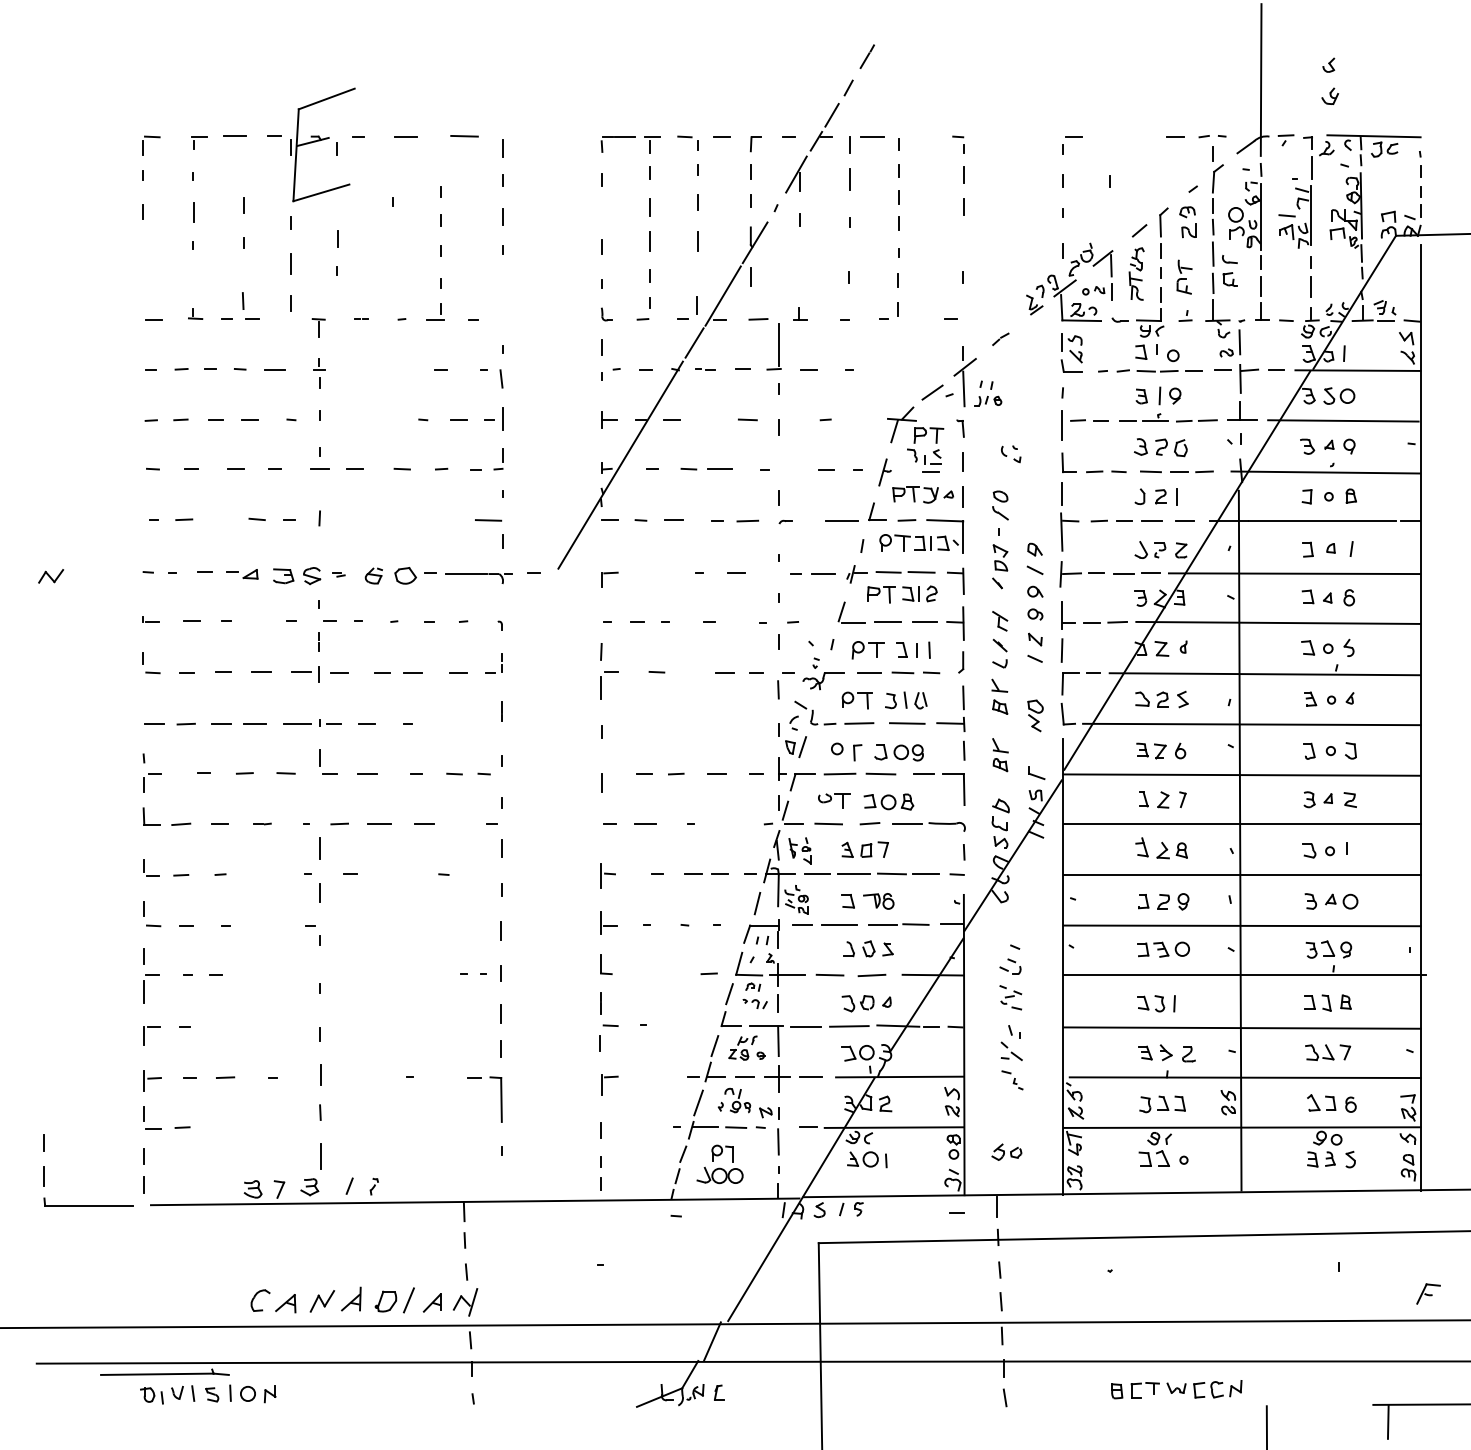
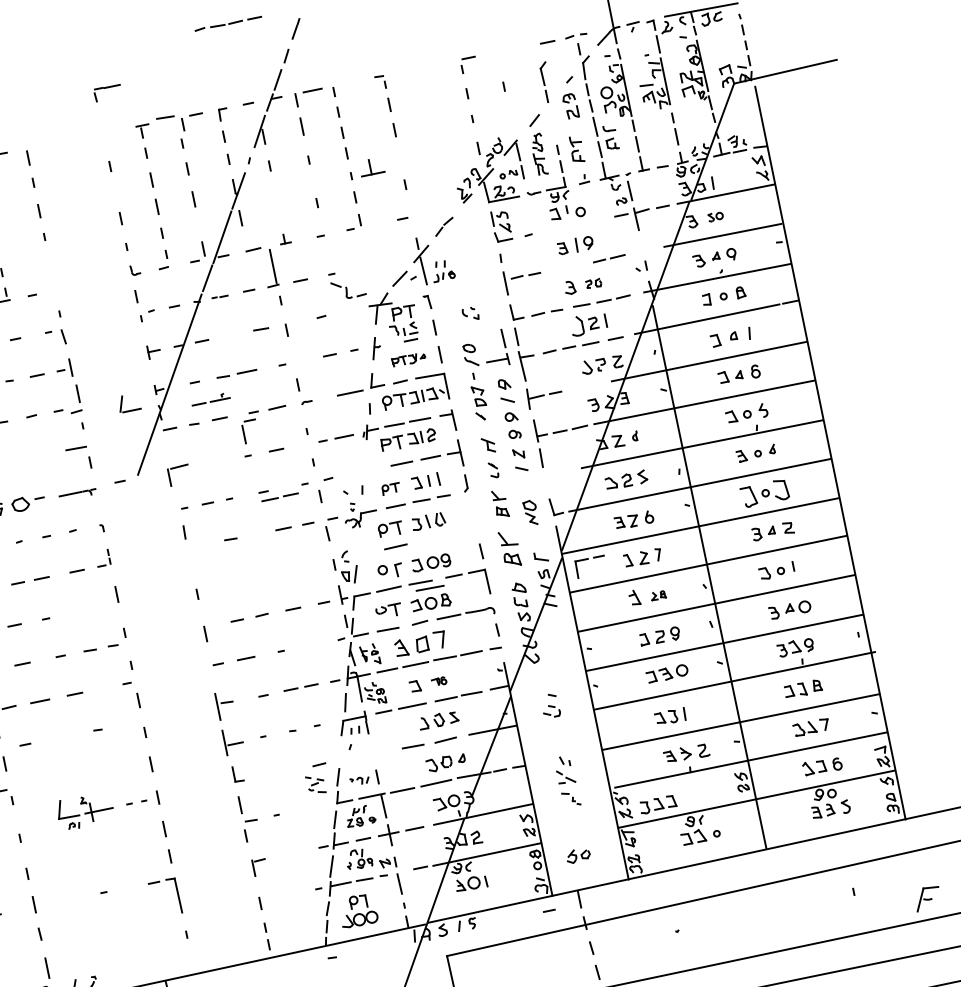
part: (617, 137) -> (106, 87), moved
part: (687, 142) -> (170, 124), size x1.6
part: (1163, 232) -> (545, 81), moved
part: (1000, 338) -> (444, 226), size x1.6
part: (1159, 370) -> (227, 23), moved
part: (1339, 395) -> (715, 216), size x0.6
part: (1242, 410) -> (372, 166), moved
part: (1143, 417) -> (210, 399), moved
part: (1171, 447) -> (593, 283), size x0.6
part: (498, 459) -> (74, 399), size x1.6
part: (922, 494) -> (408, 359), size x0.7
part: (1139, 496) -> (576, 326), size x1.6
line: (1134, 573) -> (278, 497), moved
part: (478, 578) -> (77, 495), size x0.7
part: (609, 579) -> (179, 475), size x1.6
part: (843, 610) -> (122, 402), moved
part: (867, 650) -> (390, 489), size x0.7
part: (999, 653) -> (493, 470), size x0.7
part: (1079, 673) -> (588, 559), moved
part: (601, 685) -> (244, 432), moved
part: (962, 706) -> (504, 345), moved
part: (815, 712) -> (348, 288), moved
line: (907, 723) -> (430, 588), moved
part: (1309, 750) -> (749, 496), size x1.6
part: (1350, 750) -> (780, 489), size x1.6
part: (1000, 755) -> (510, 549), size x1.4
part: (864, 849) -> (419, 643), size x1.4
part: (1171, 850) -> (657, 595), size x0.6
part: (607, 875) -> (224, 704), size x1.4
part: (878, 901) -> (439, 681), size x0.6
part: (608, 922) -> (233, 741), size x1.4
part: (770, 971) -> (85, 810), moved
part: (1010, 997) -> (315, 784), moved
part: (1162, 1104) -> (658, 804), moved
part: (1428, 1293) -> (927, 898), size x1.4

